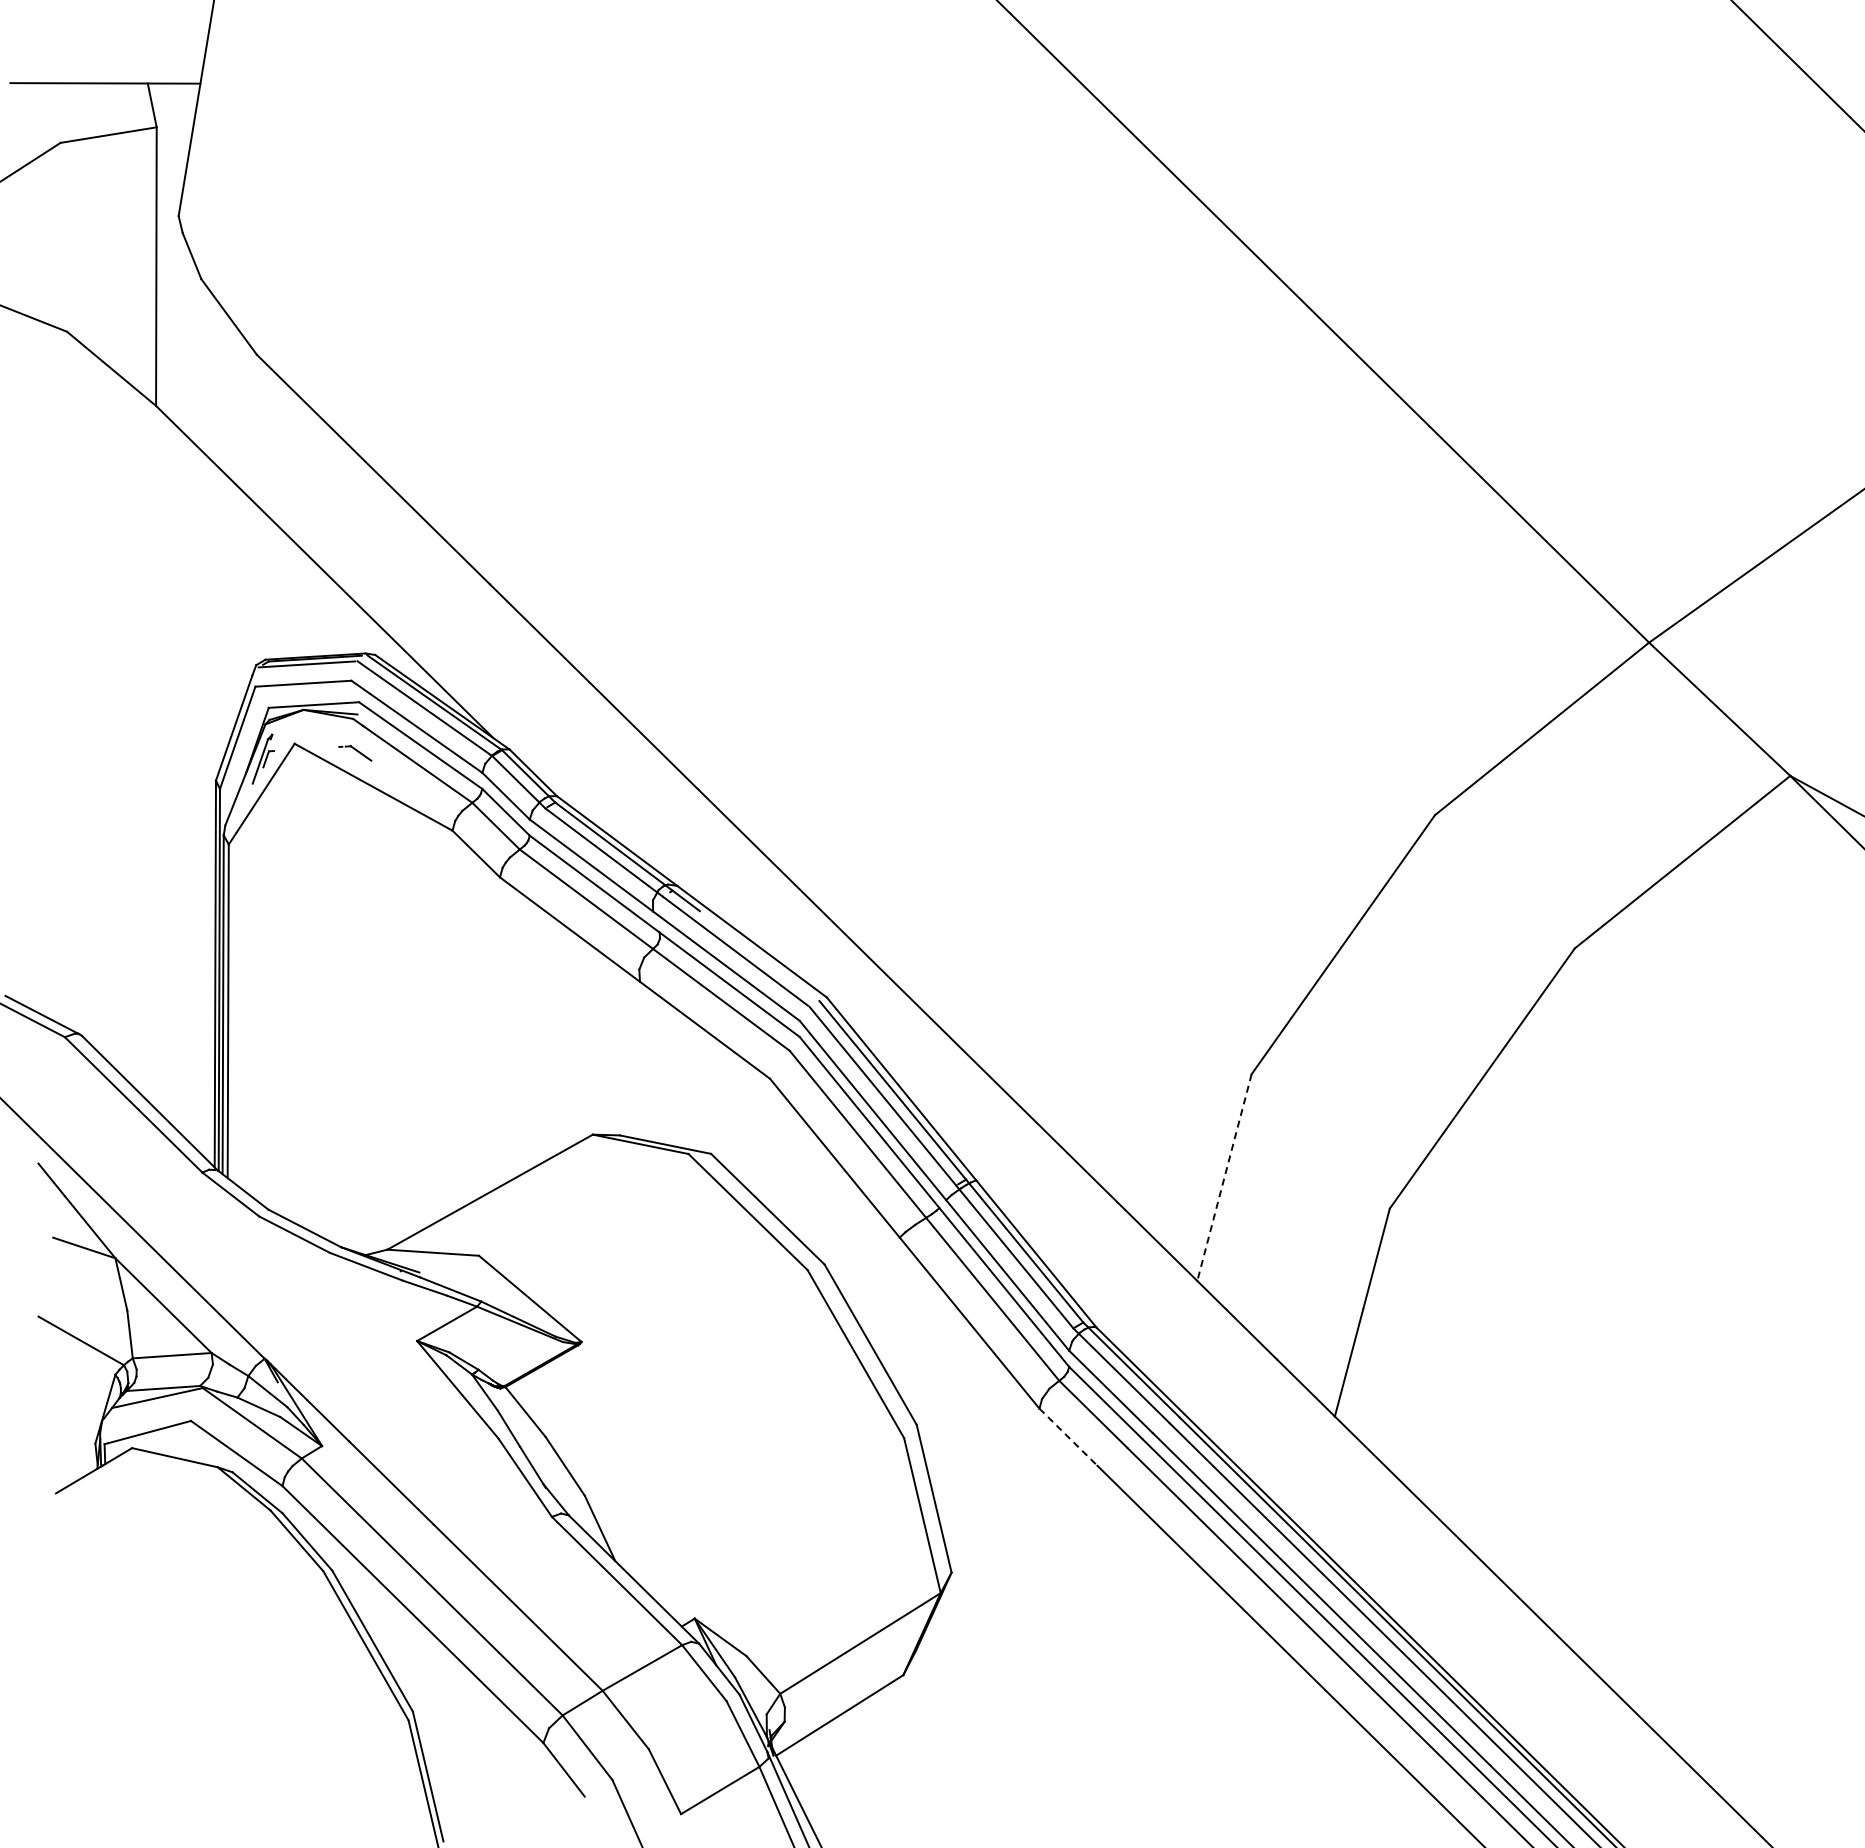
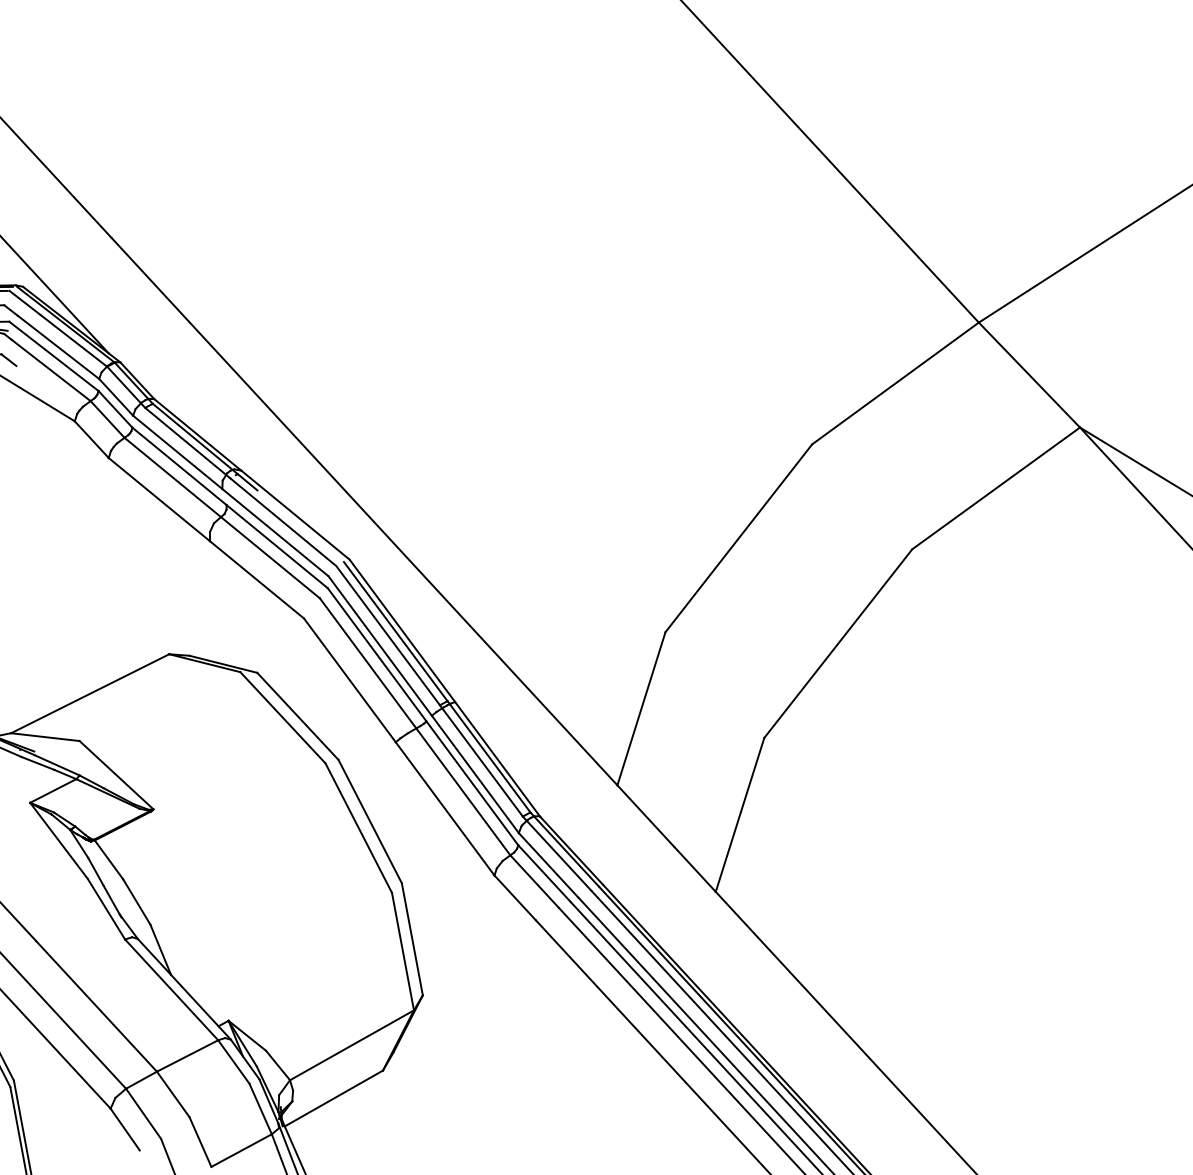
line: (1224, 1177) -> (641, 708), dashed -> solid
line: (1068, 1437) -> (515, 898), dashed -> solid

